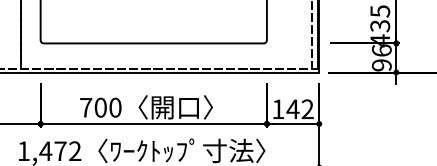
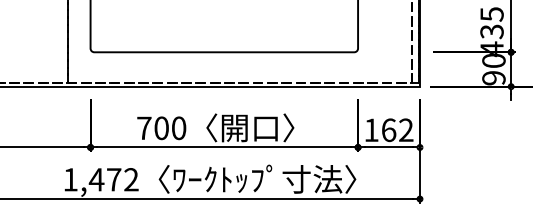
text: (381, 50) -> (493, 60), 96 -> 90
text: (292, 109) -> (388, 130), 142 -> 162

